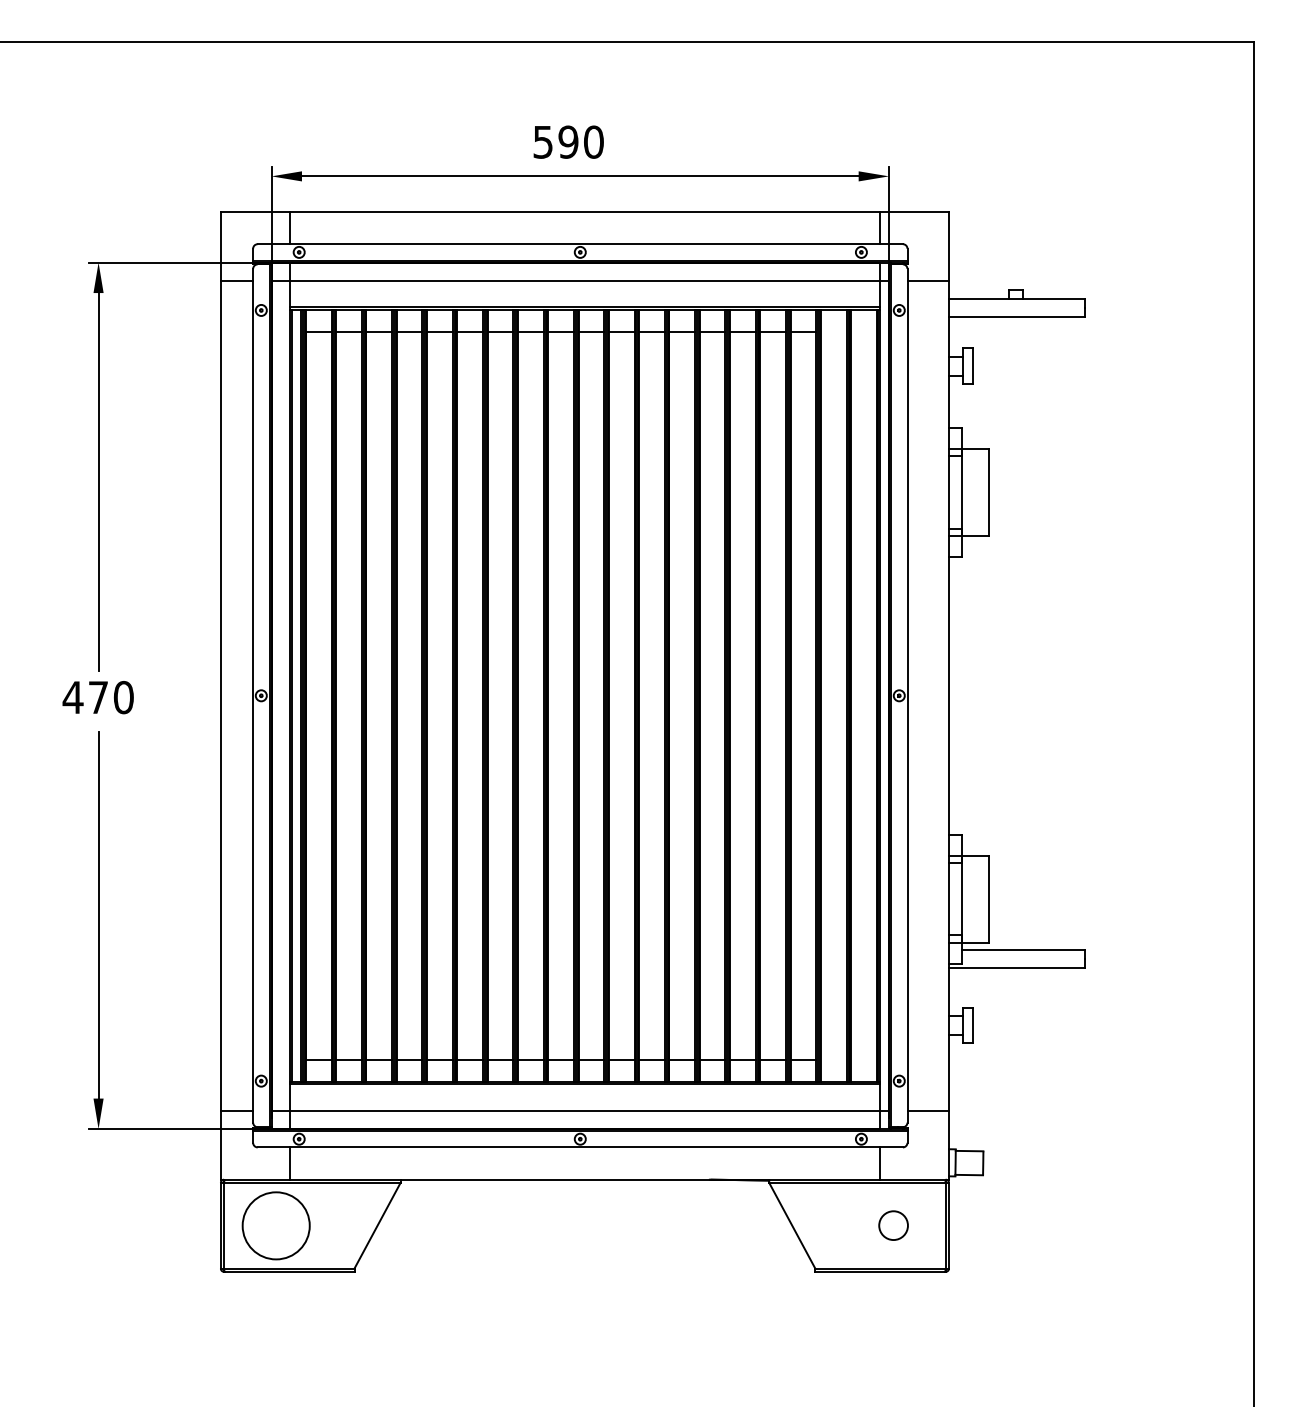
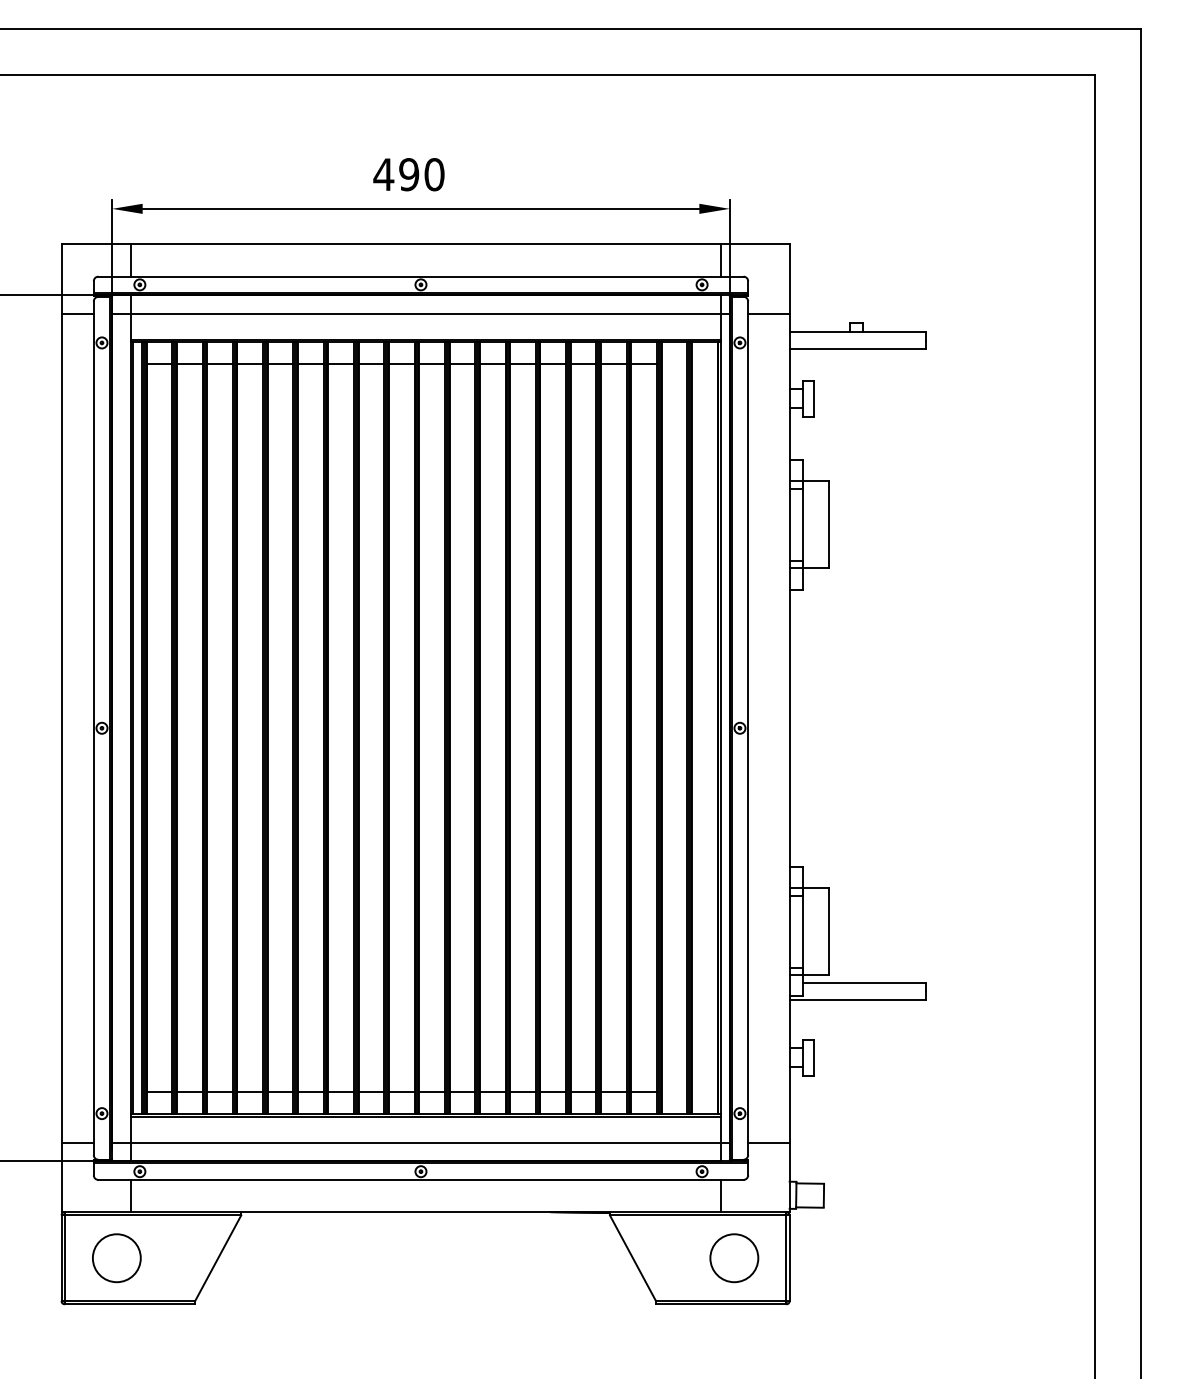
text: (542, 142) -> (383, 174), 590 -> 490
circle: (275, 1225) -> (116, 1257), size x0.71
circle: (893, 1225) -> (734, 1257), size x1.67

